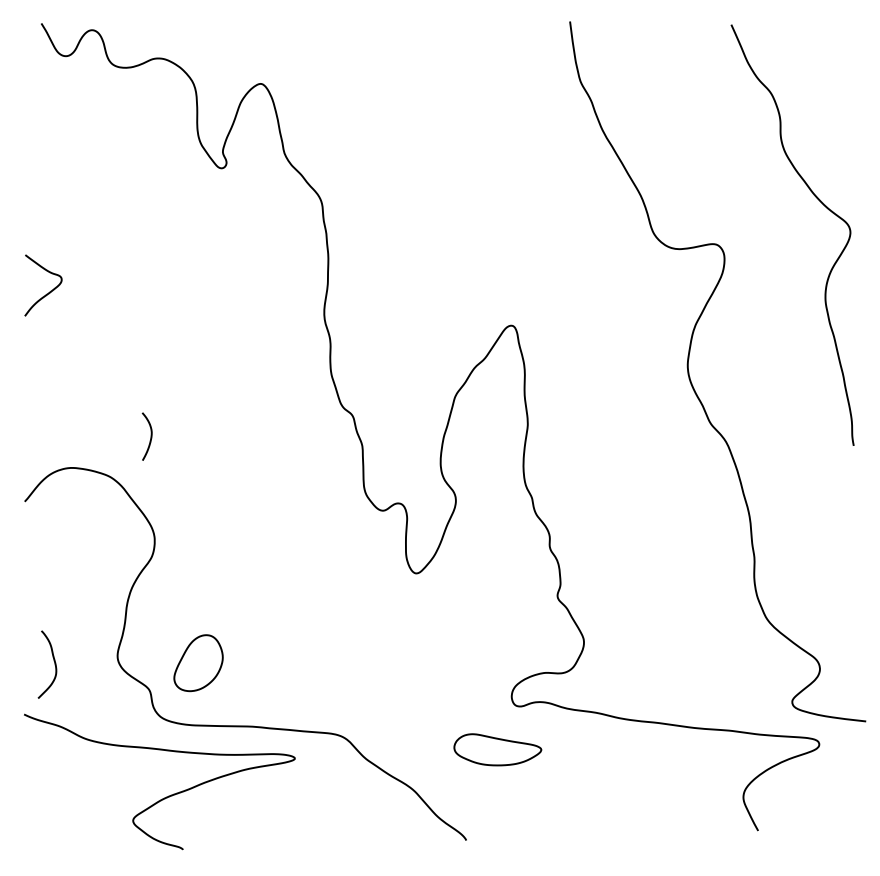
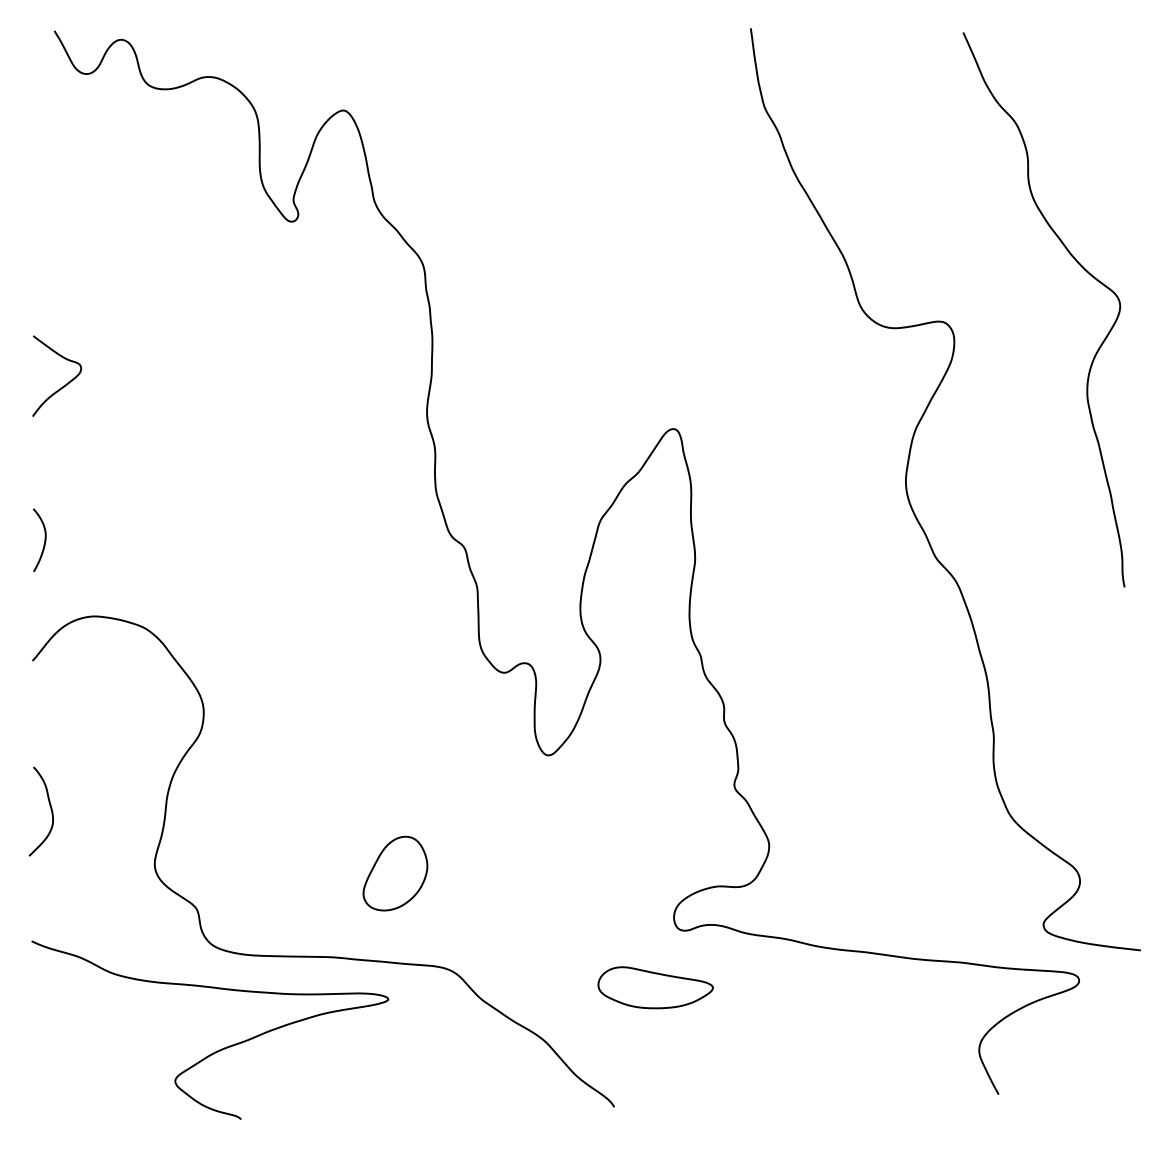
curve: (150, 436) -> (44, 540), moved
curve: (54, 663) -> (50, 809), moved
part: (198, 663) -> (395, 873), moved

